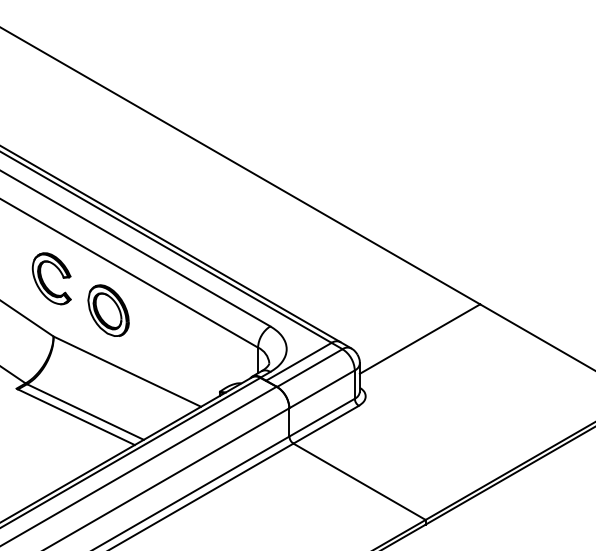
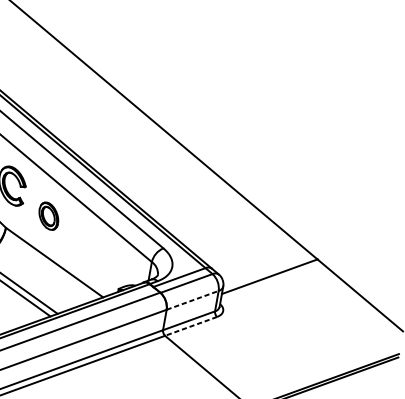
part: (108, 310) -> (48, 216), size x0.7
line: (322, 389) -> (192, 300), solid -> dashed
line: (326, 424) -> (191, 326), solid -> dashed

